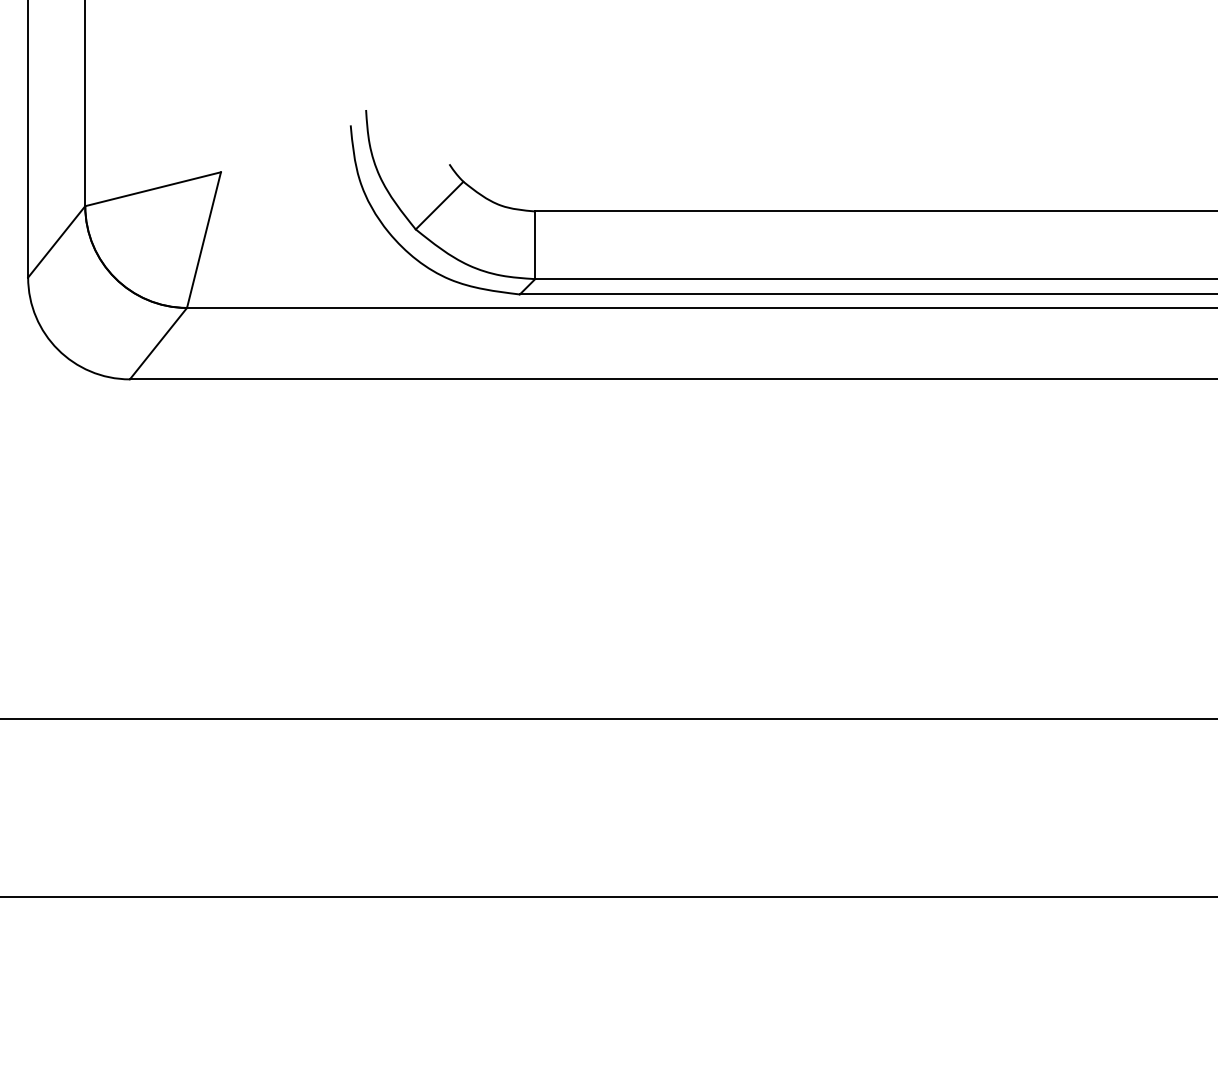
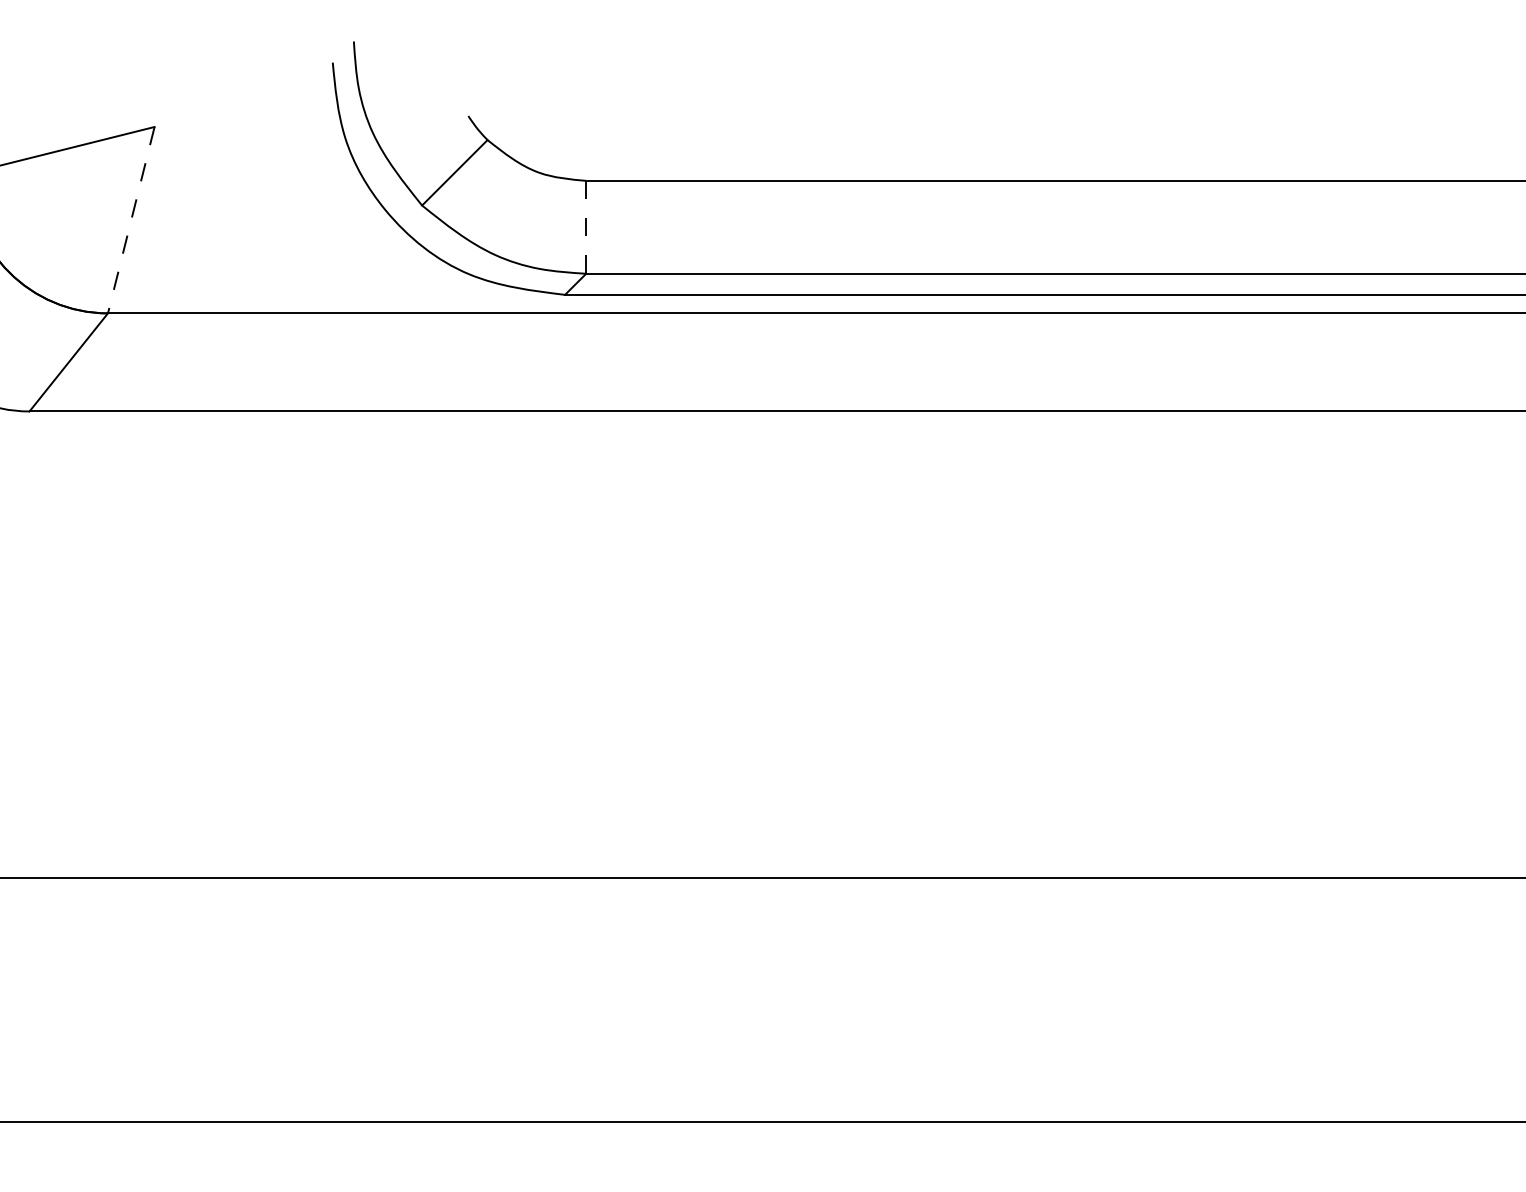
line: (204, 240) -> (131, 220), solid -> dashed
line: (535, 245) -> (586, 227), solid -> dashed

